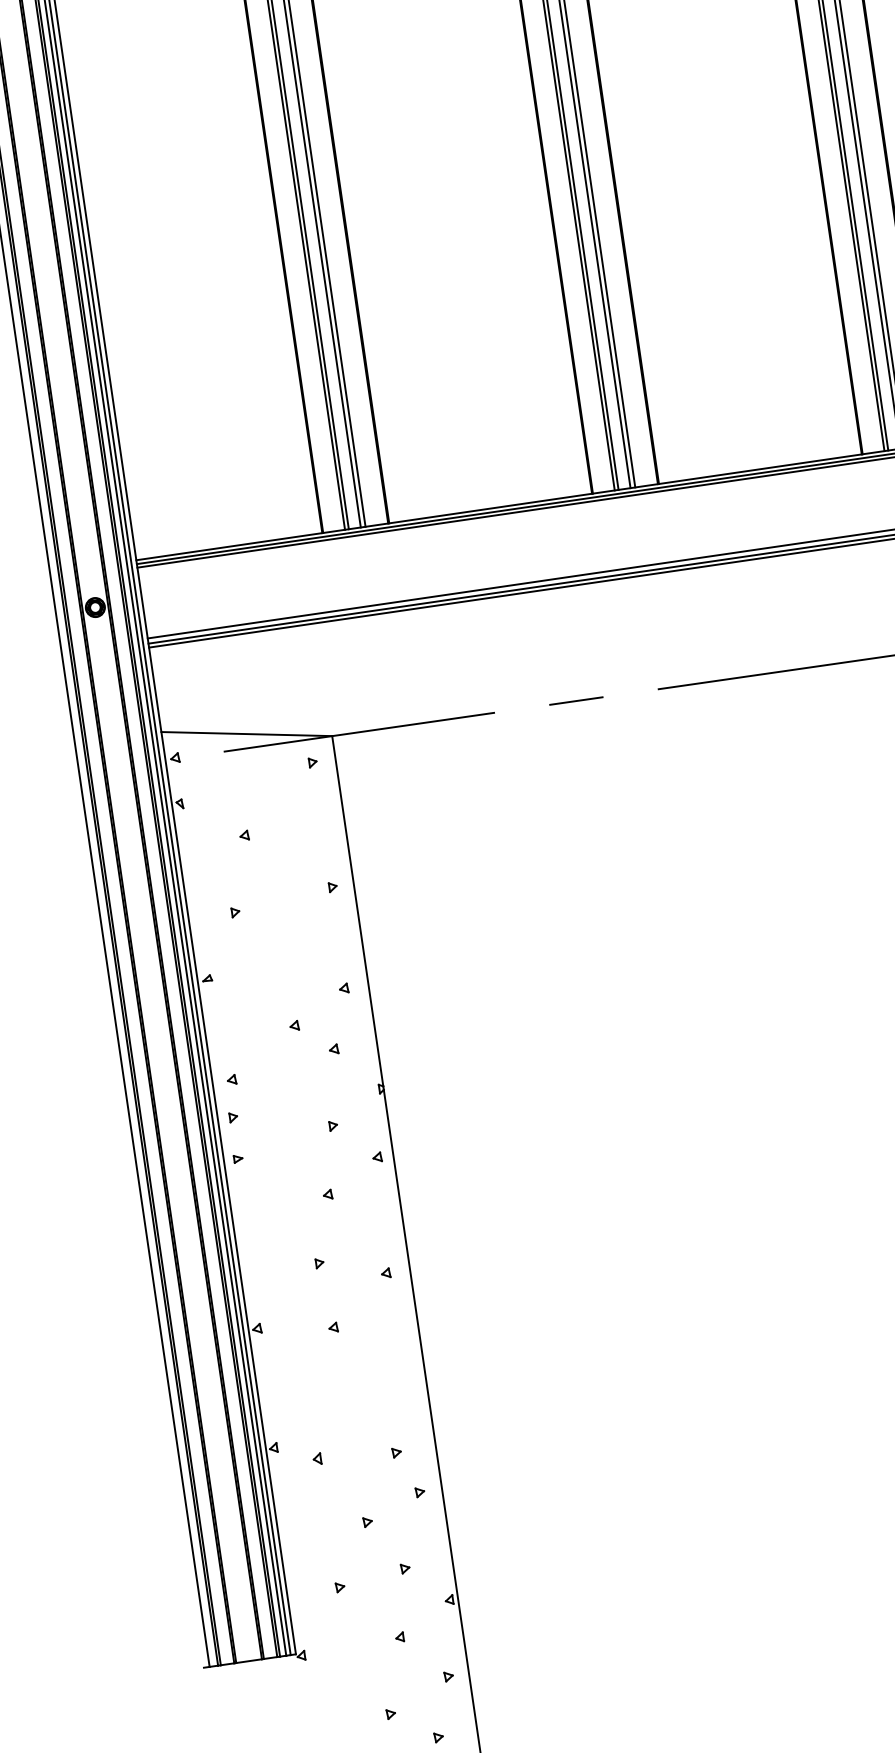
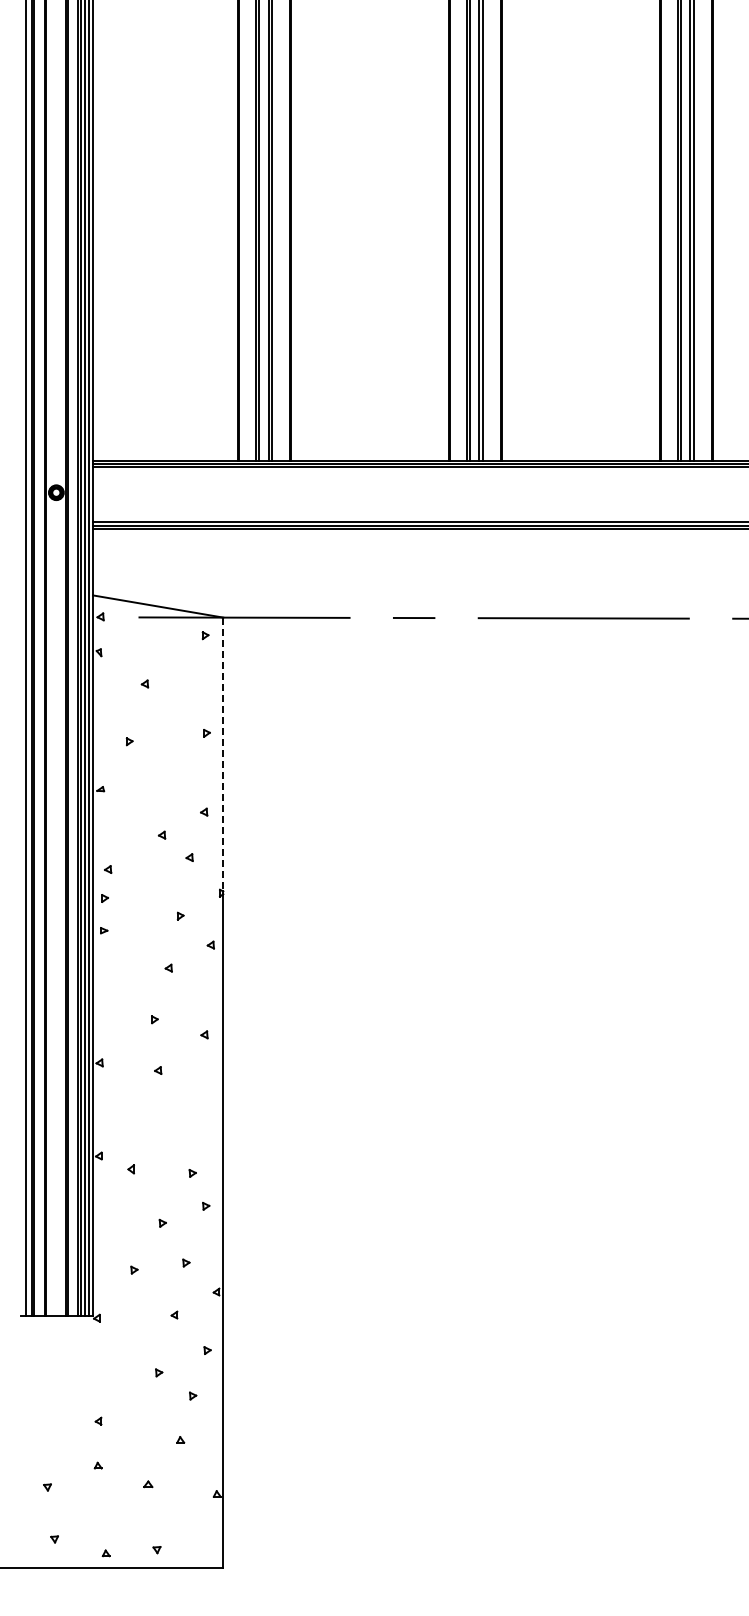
line: (357, 911) -> (223, 754), solid -> dashed

